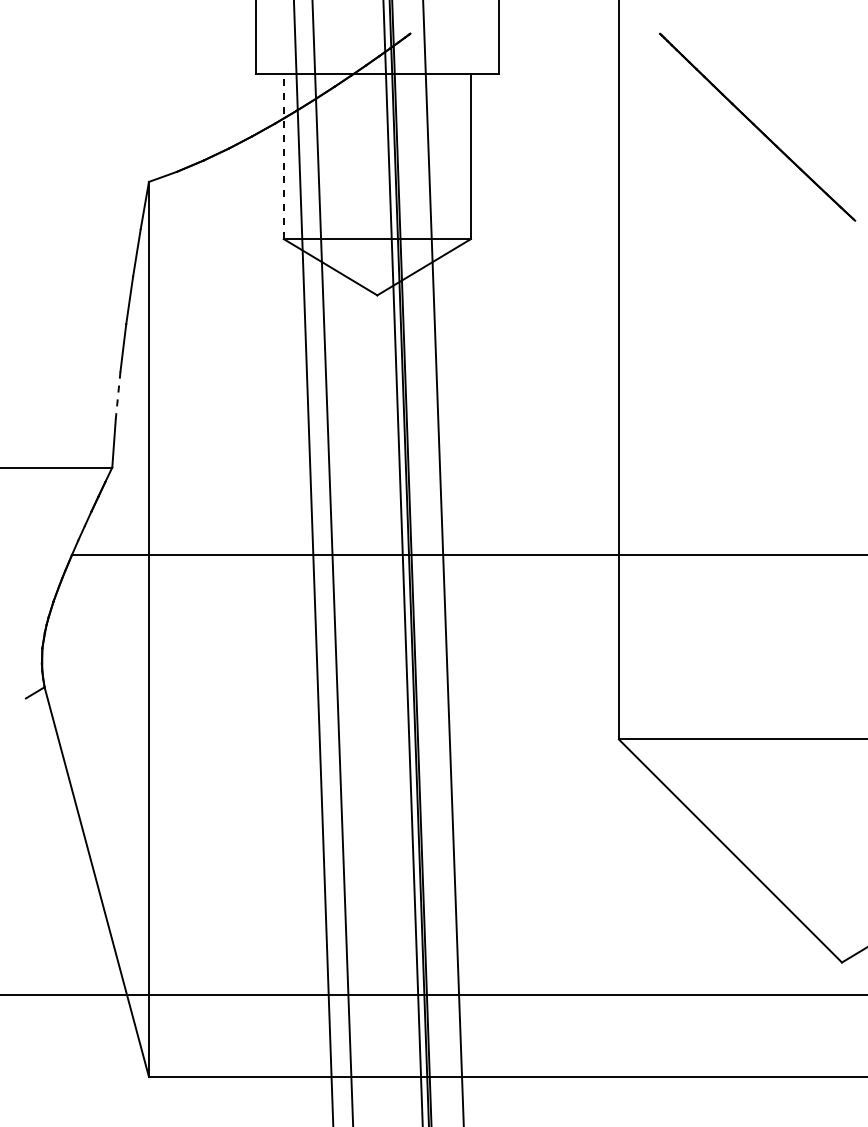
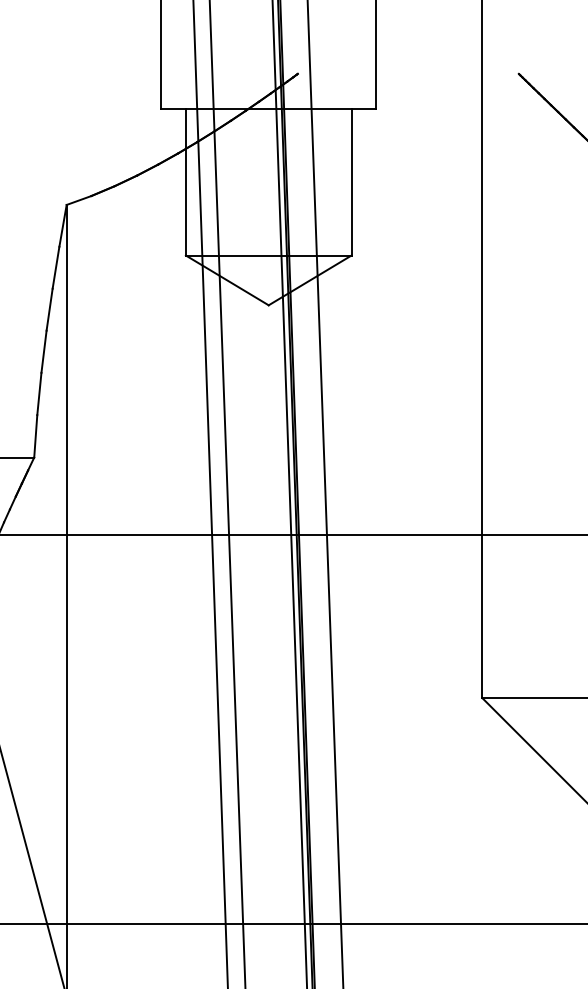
line: (283, 156) -> (185, 182), dashed -> solid
line: (118, 396) -> (39, 394), dashed -> solid

